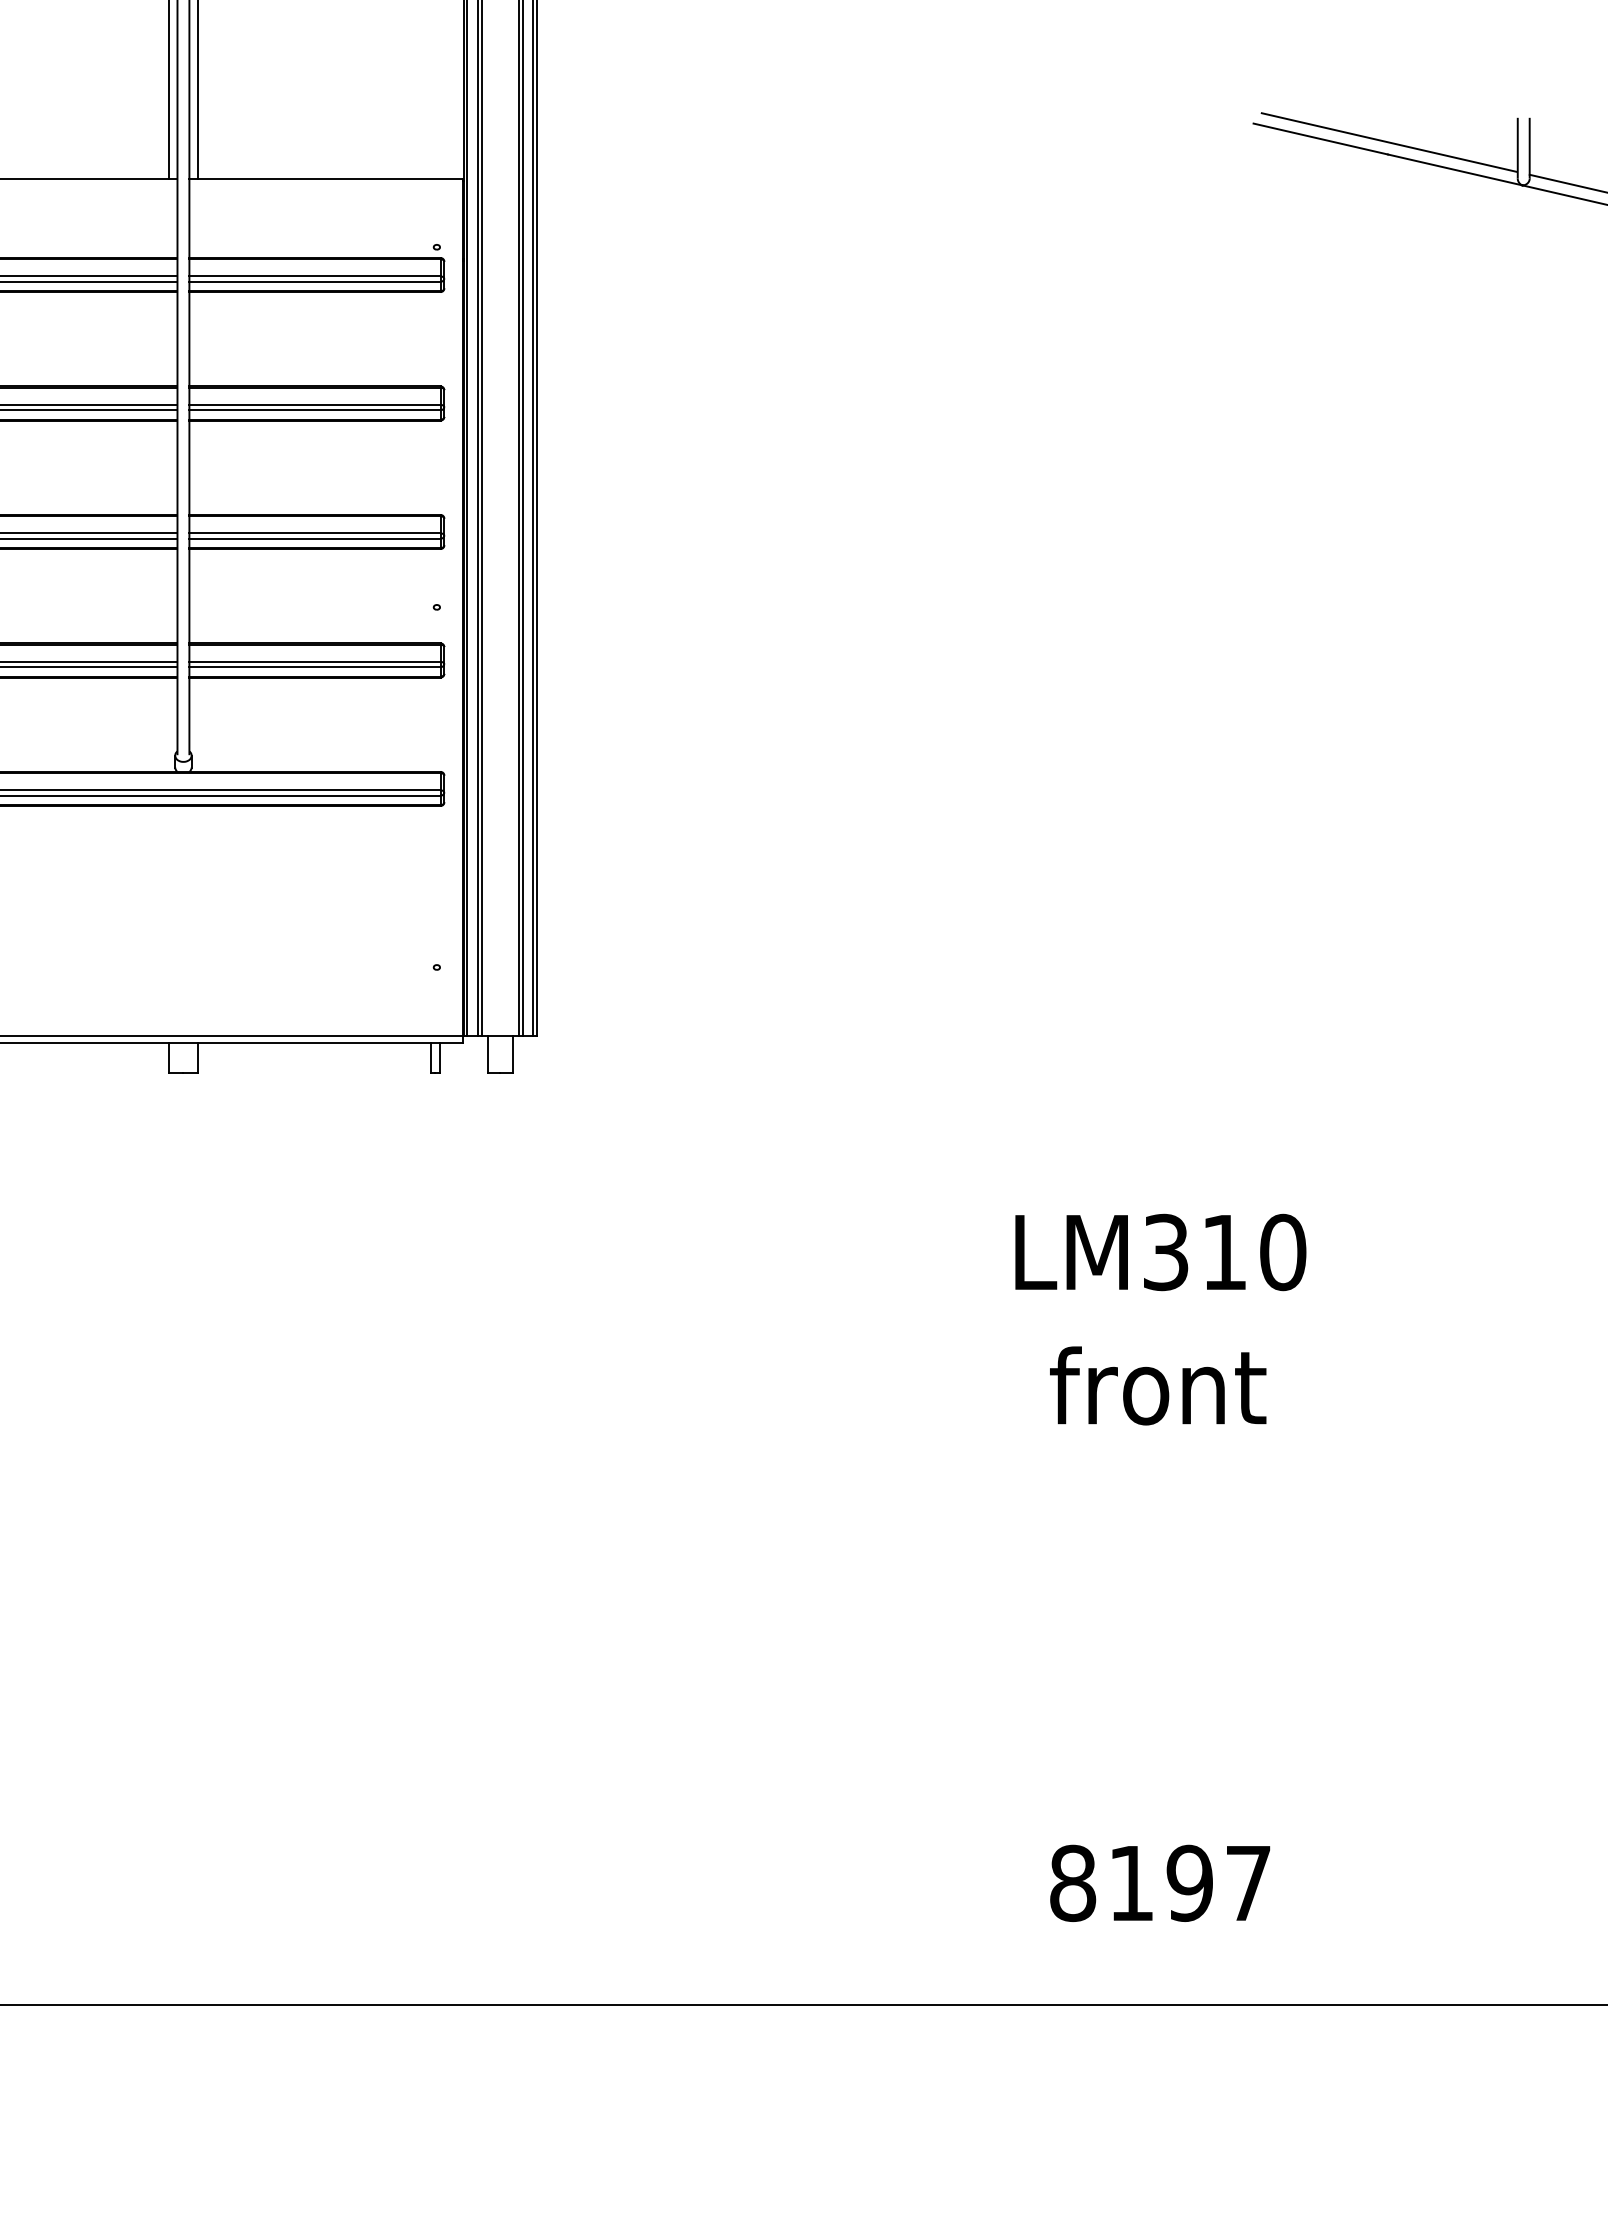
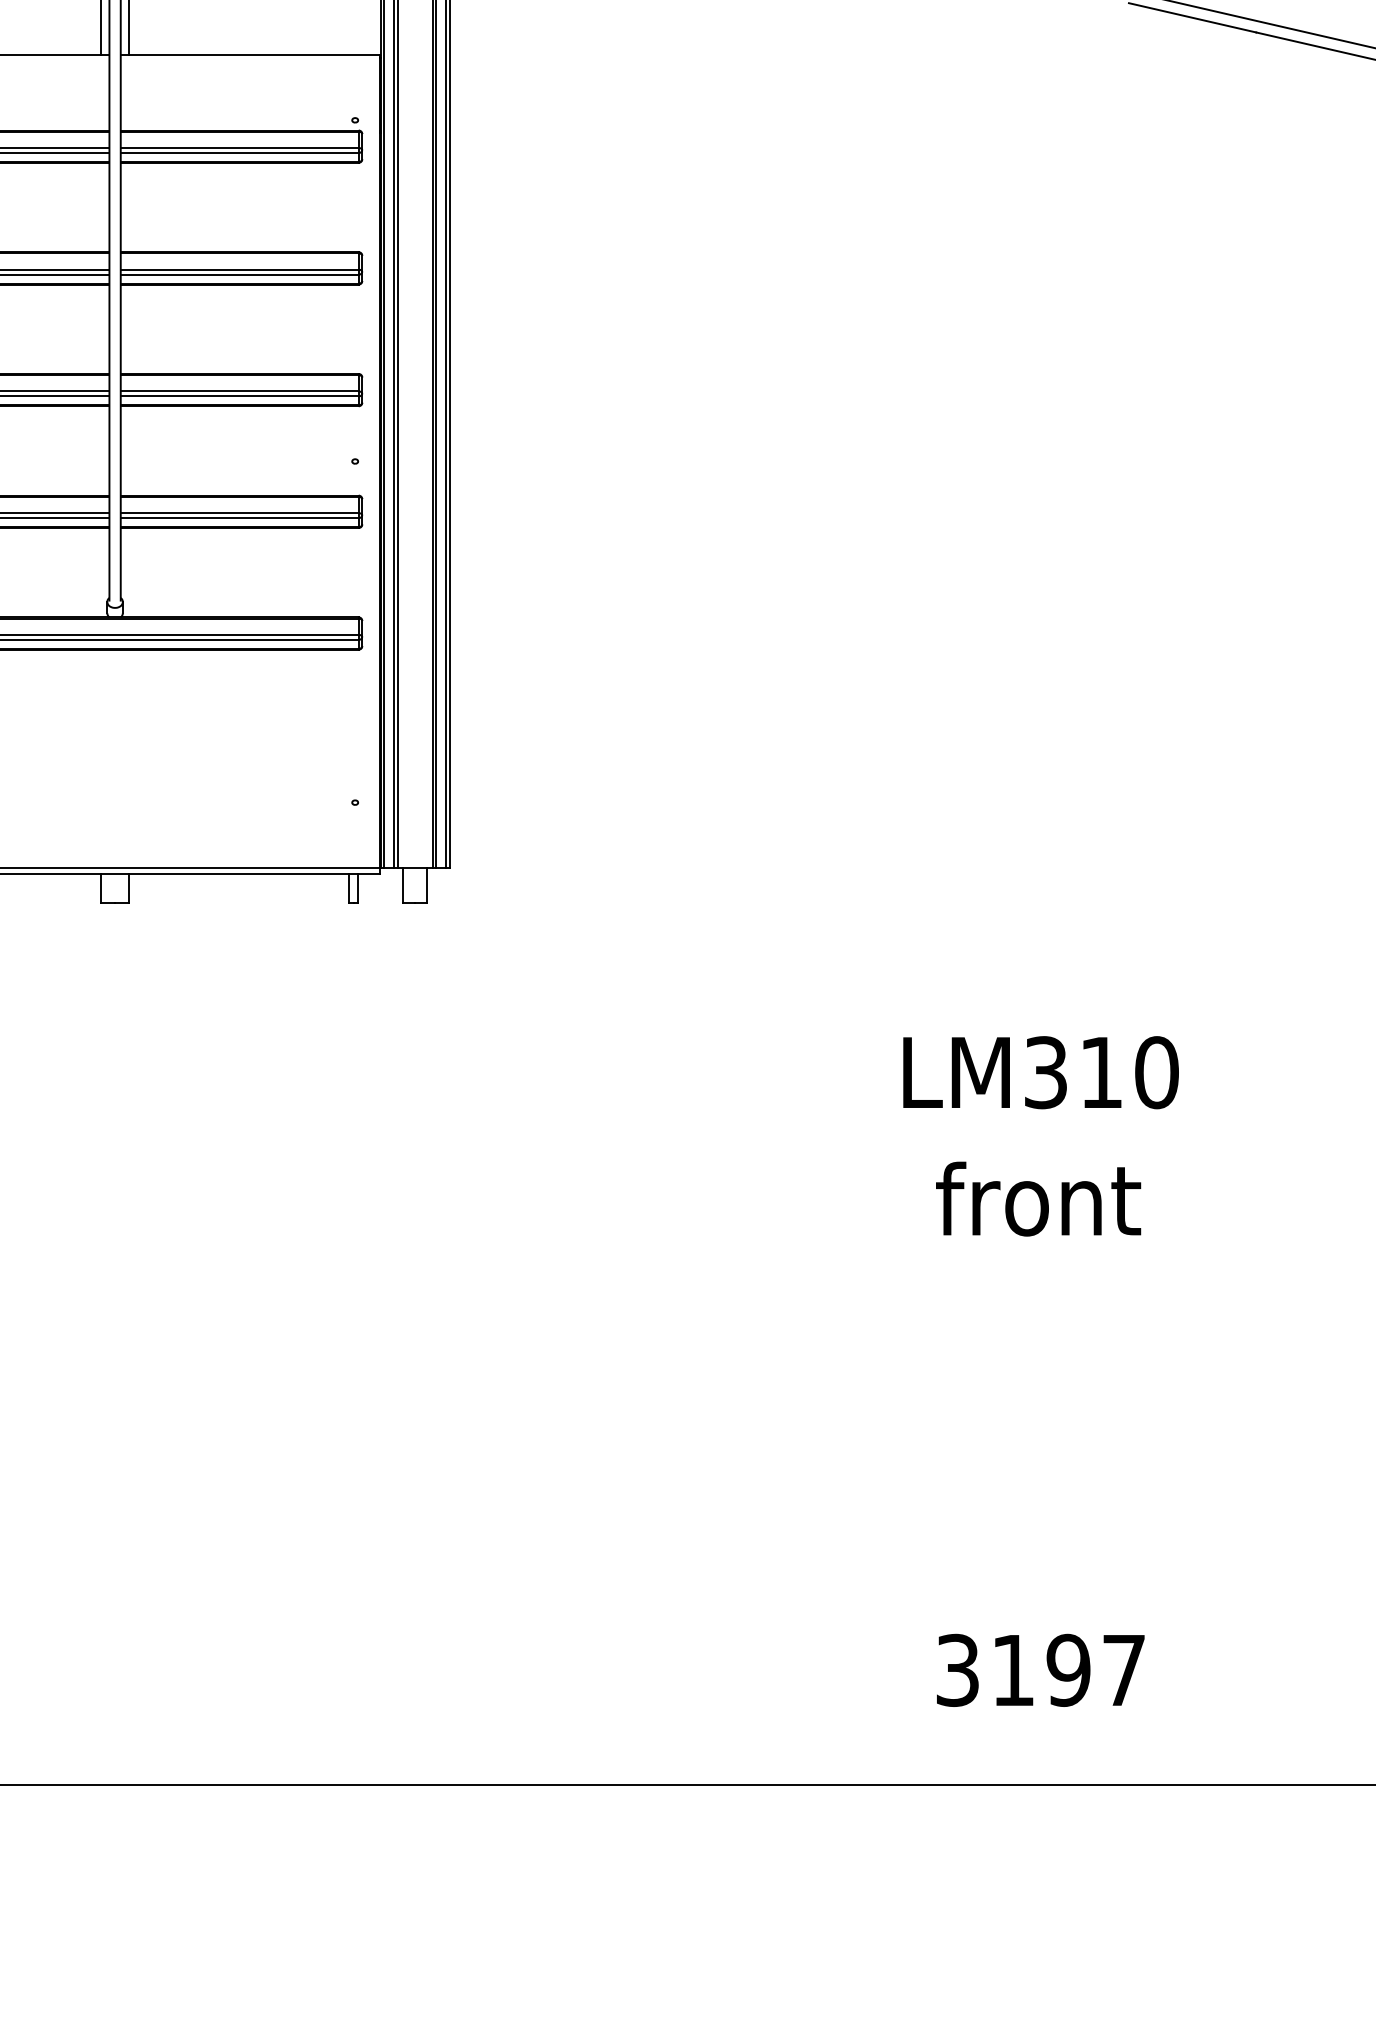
text: (1073, 1883) -> (958, 1670), 8197 -> 3197

